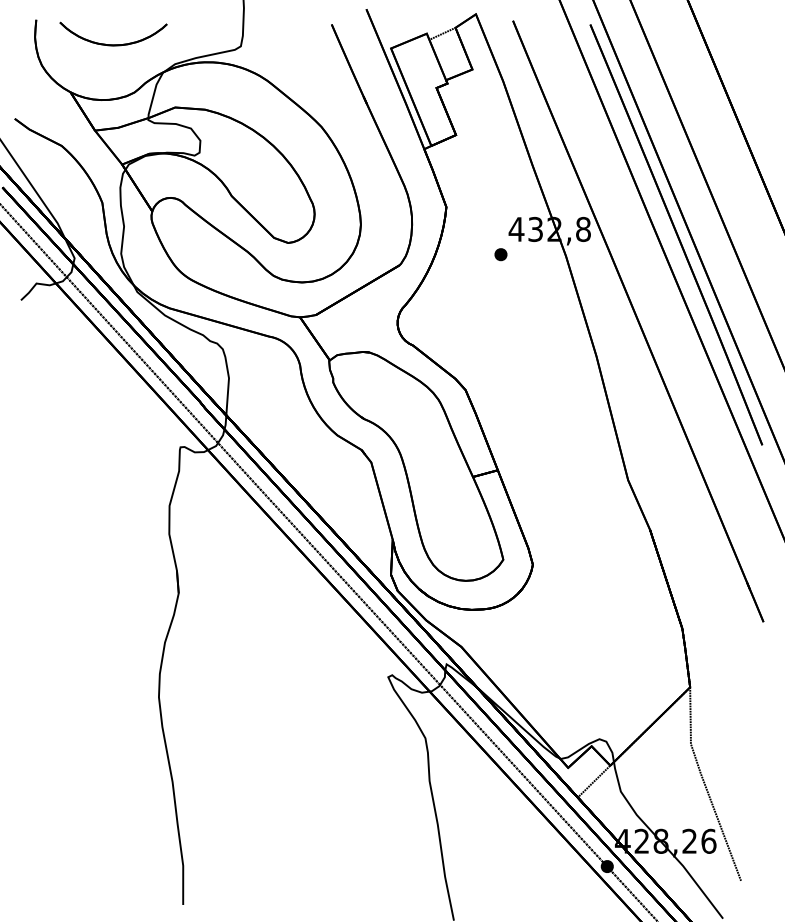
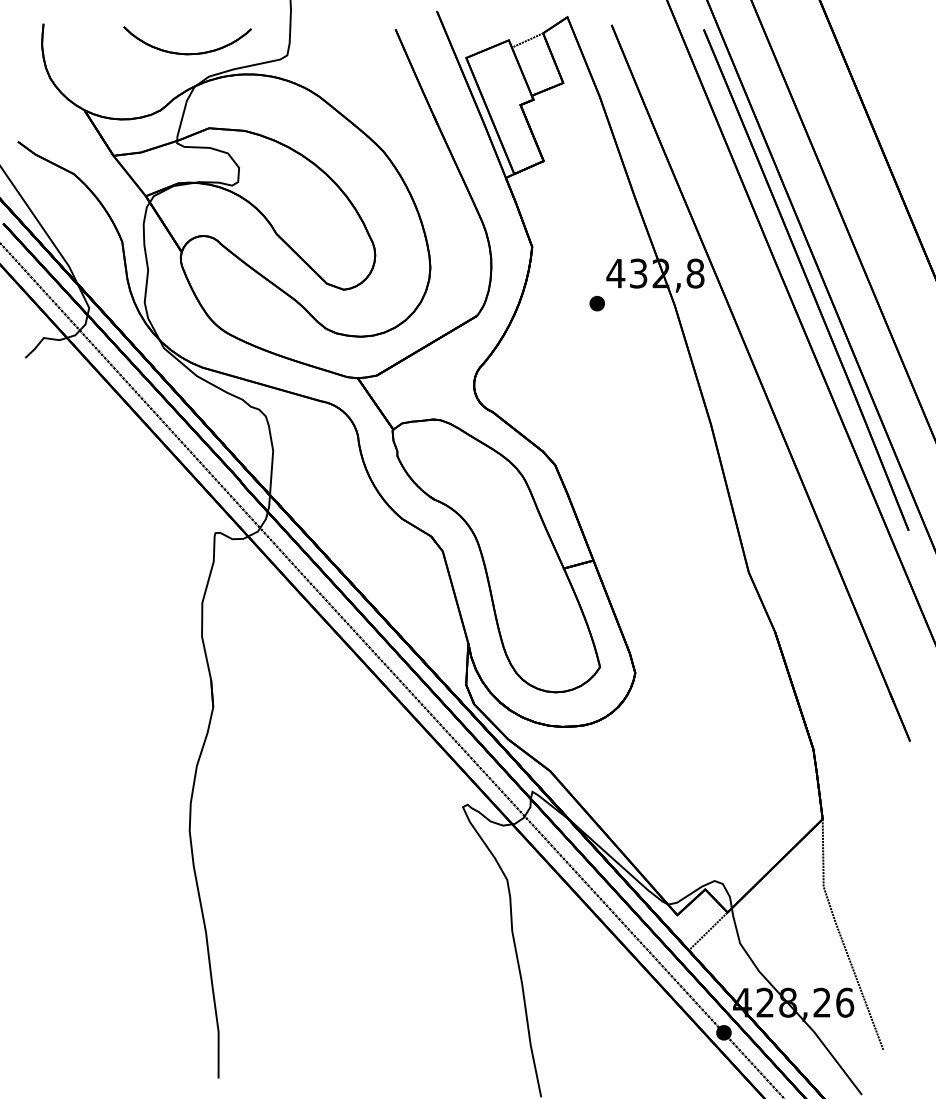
part: (113, 44) -> (187, 53), moved

